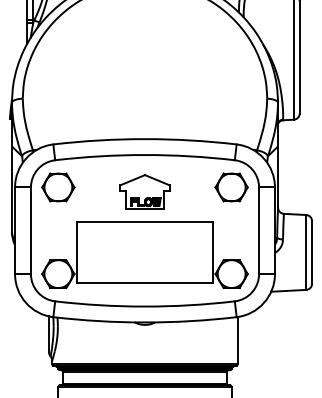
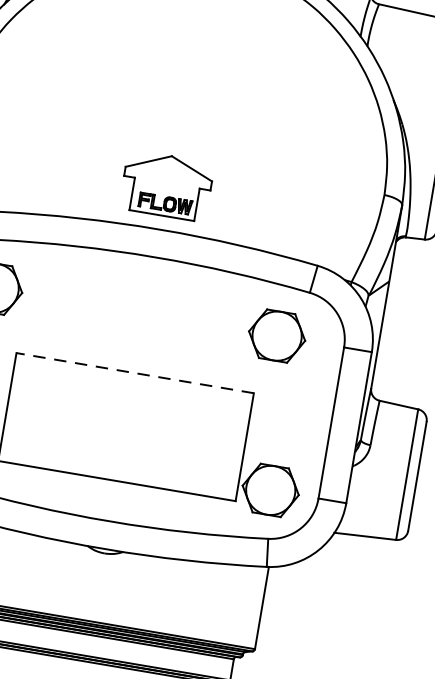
part: (231, 187) -> (276, 336), moved
part: (144, 191) -> (166, 184), moved
line: (144, 221) -> (134, 372), solid -> dashed

